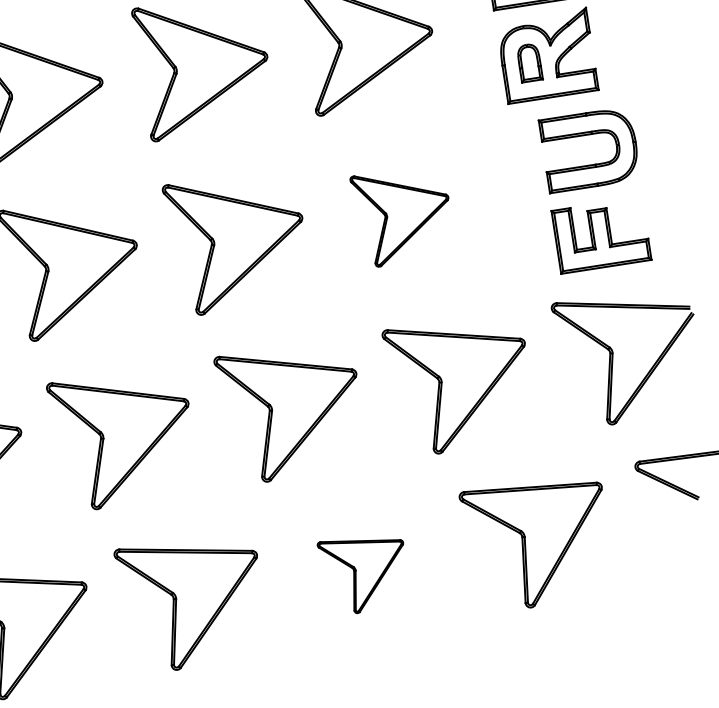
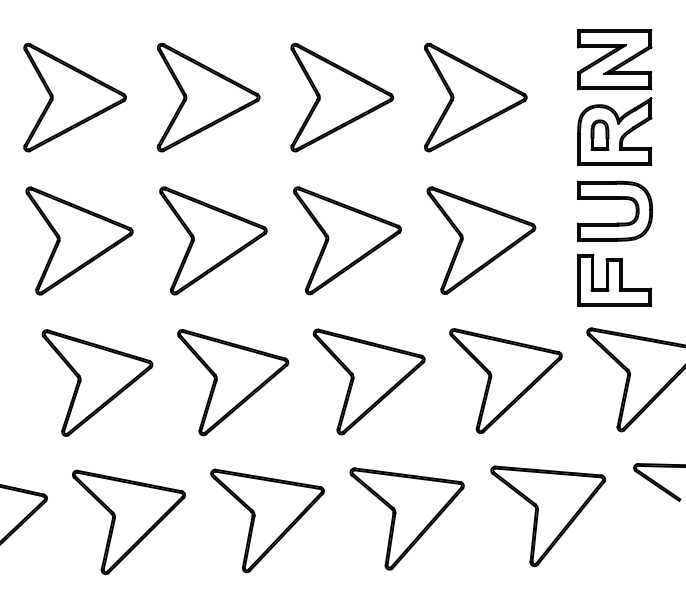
part: (587, 135) -> (614, 199), moved
part: (403, 215) -> (481, 240), size x1.43
part: (601, 234) -> (614, 279), moved
part: (364, 573) -> (406, 518), size x1.67

